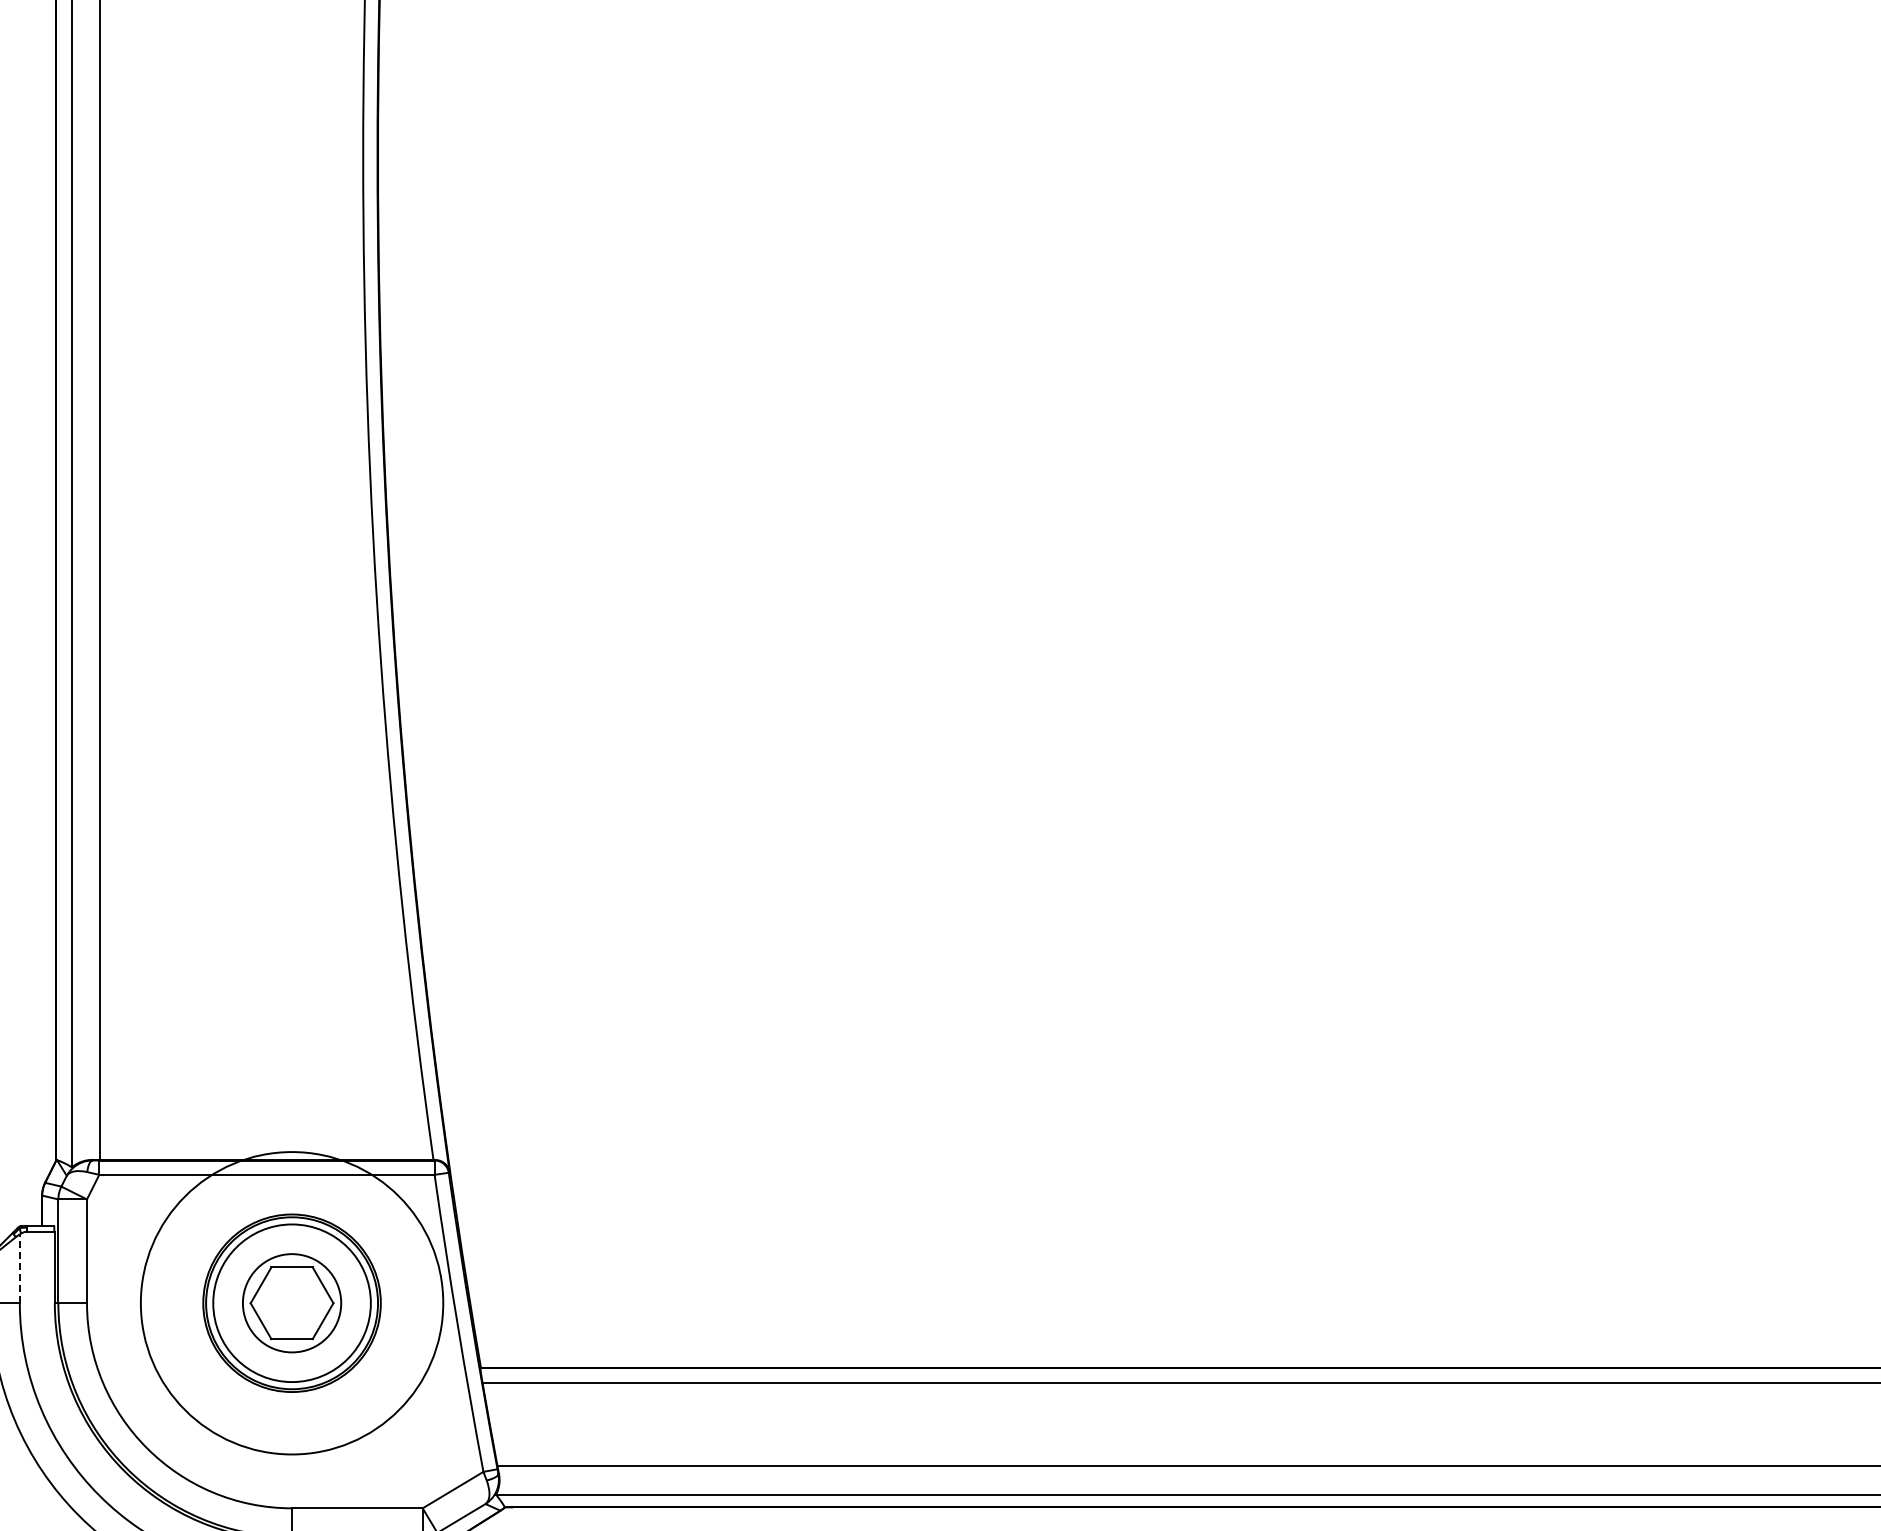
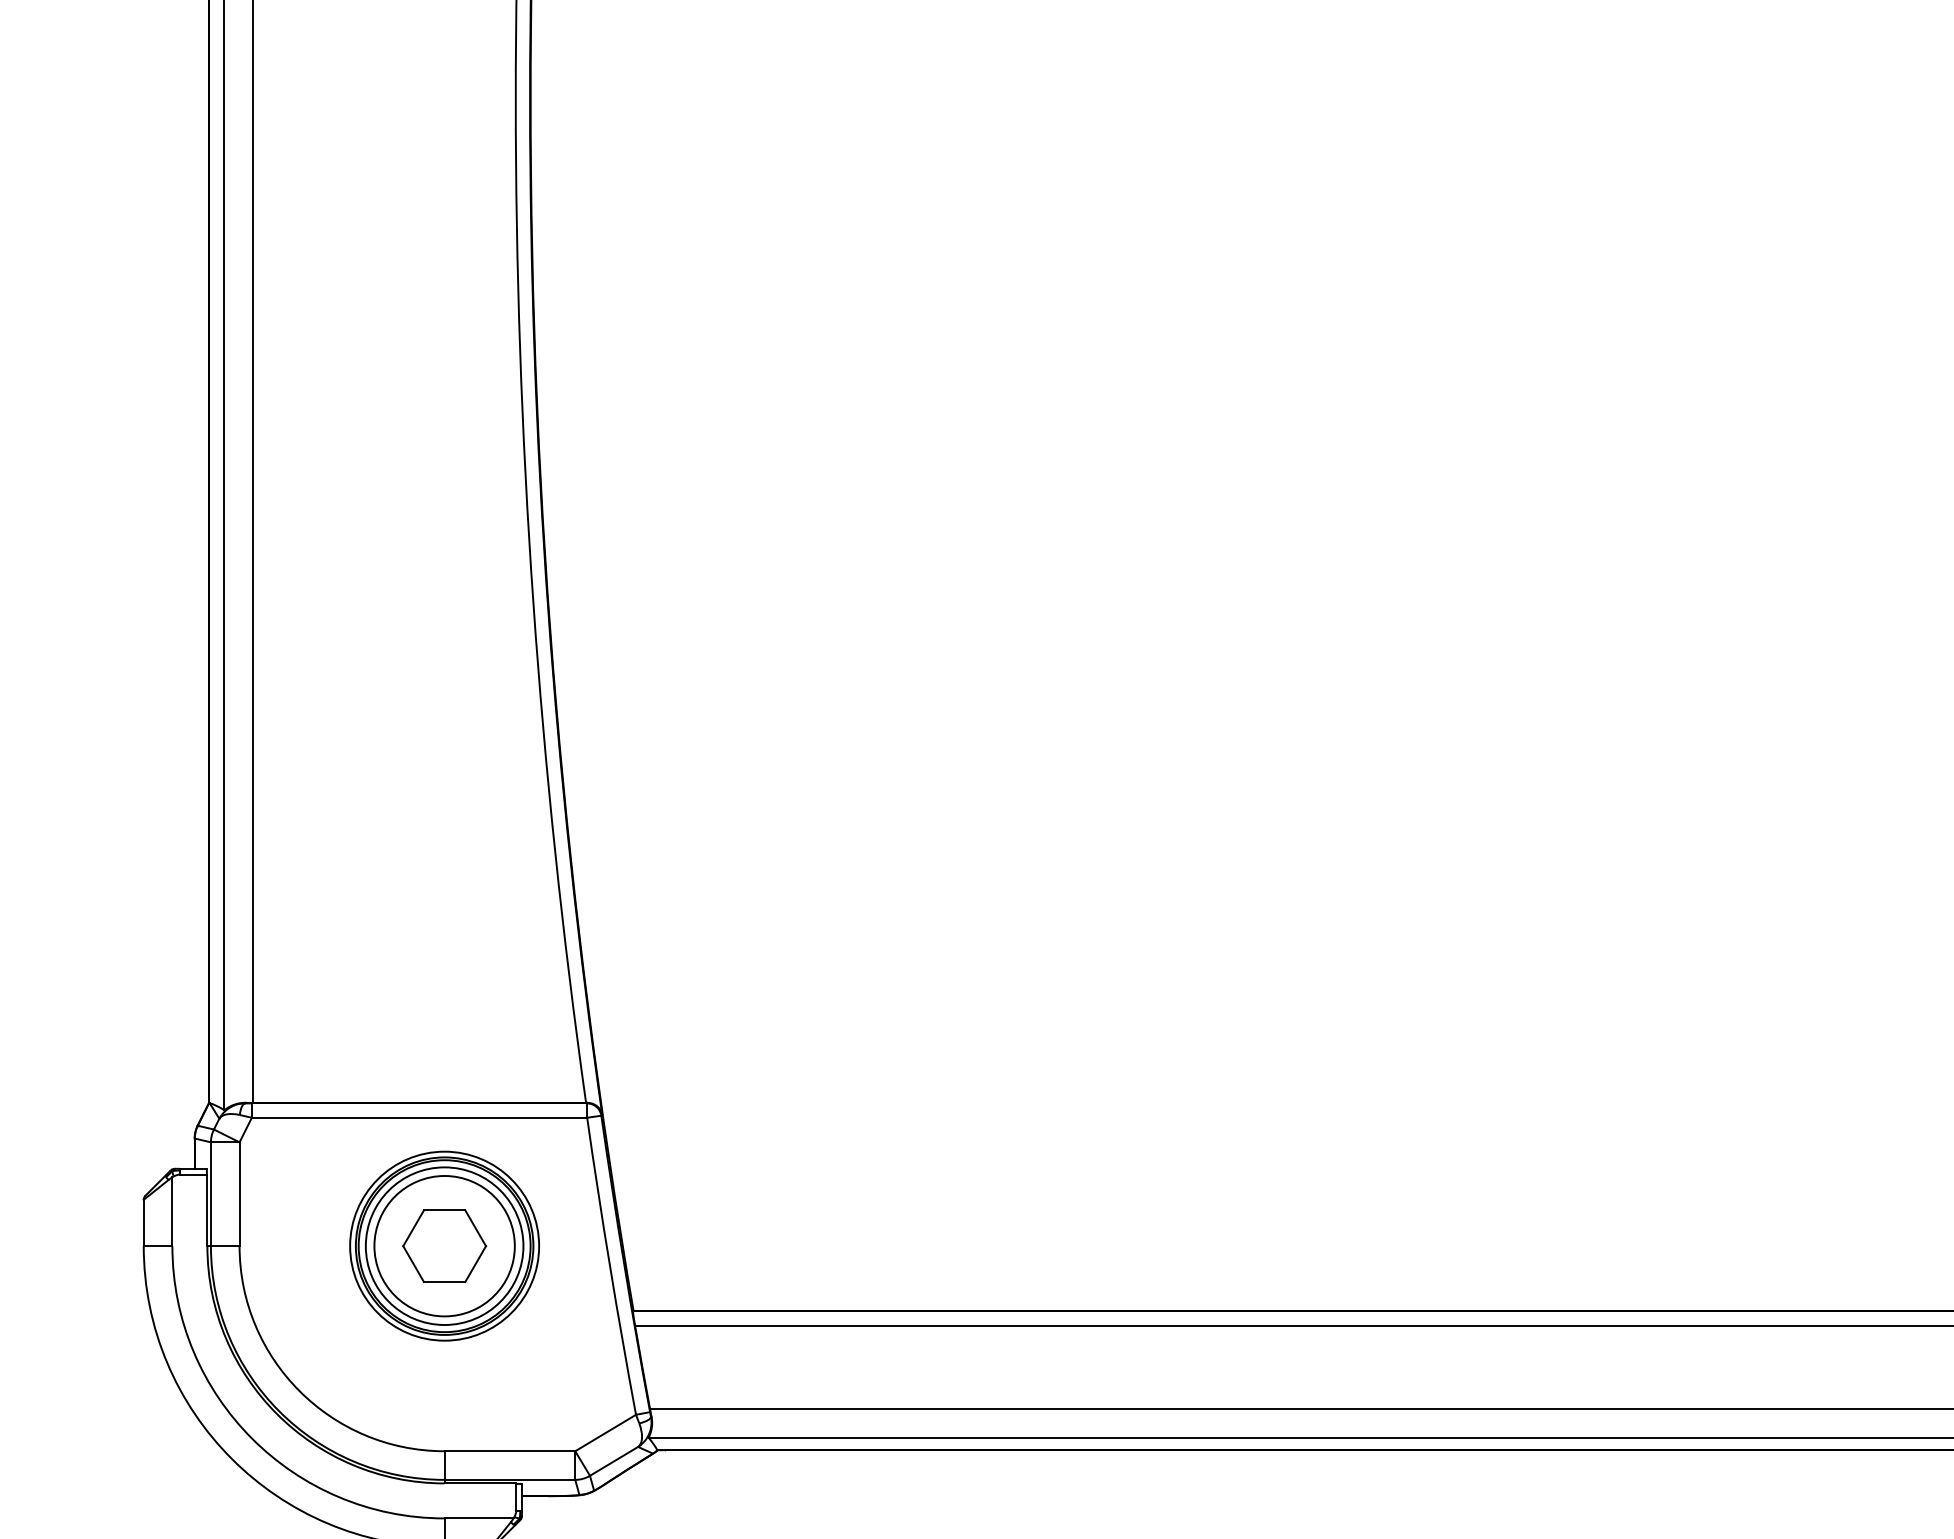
line: (19, 1268) -> (172, 1211), dashed -> solid
circle: (291, 1302) -> (444, 1245), size x0.62
circle: (291, 1302) -> (444, 1245), size x1.43

